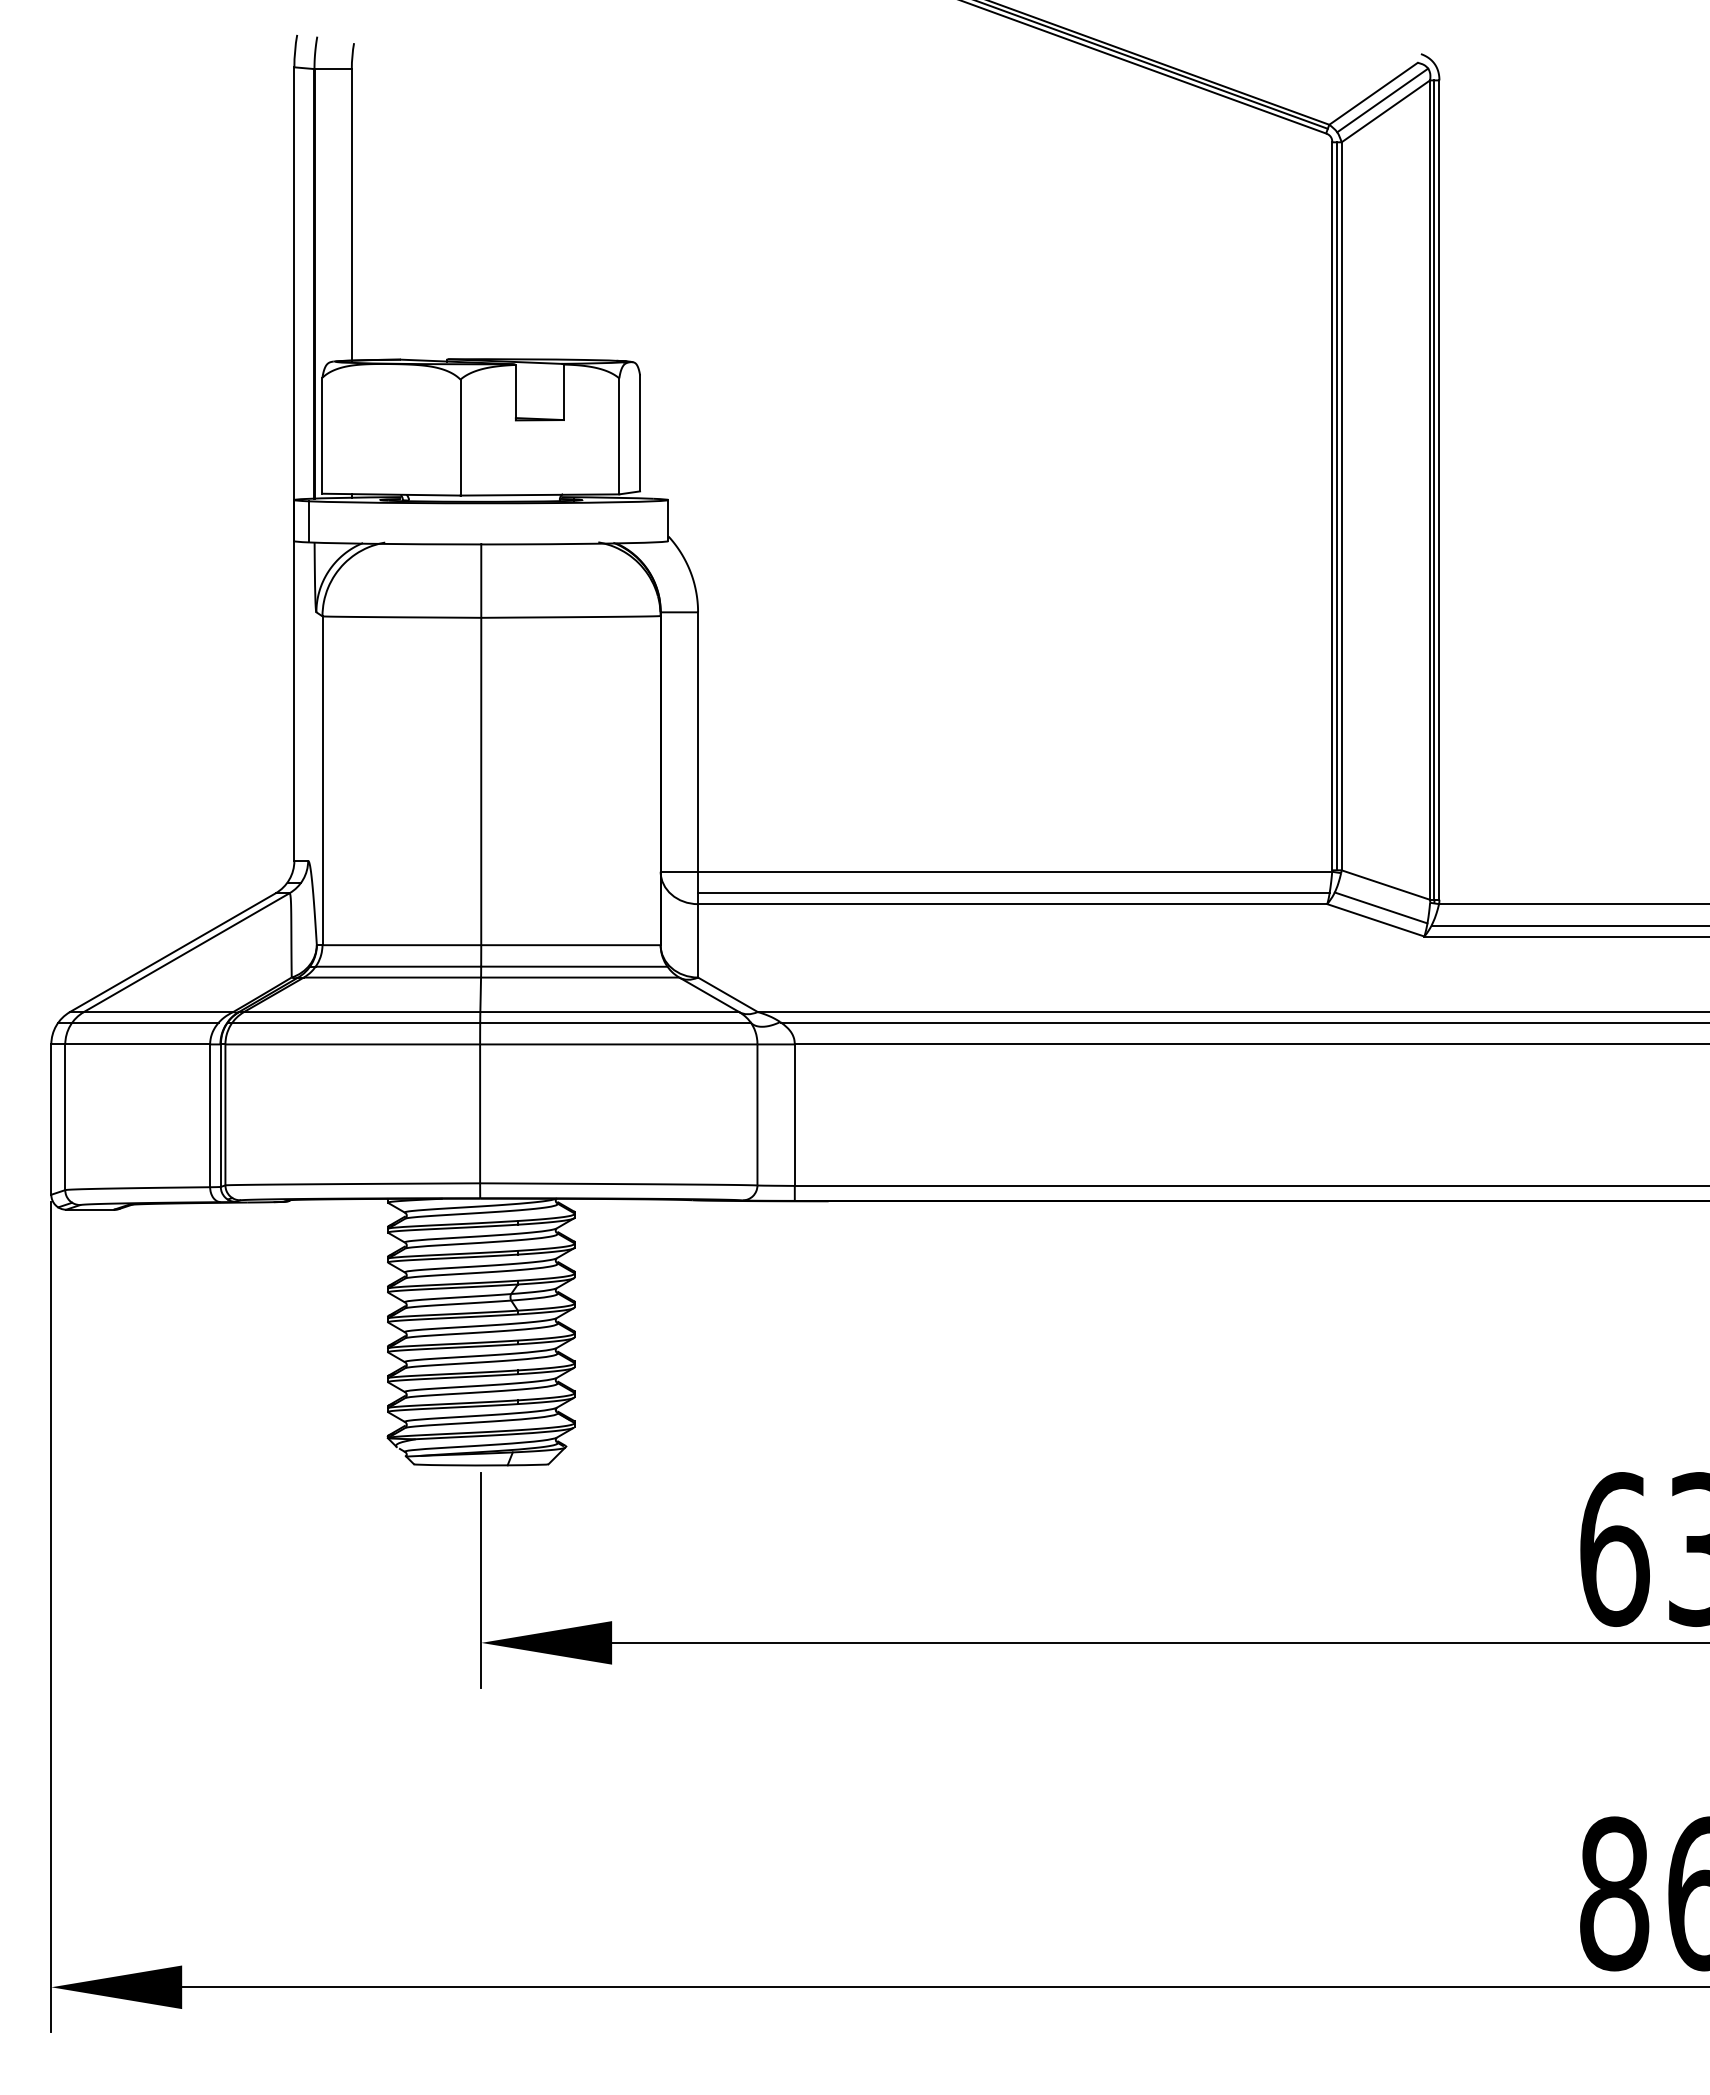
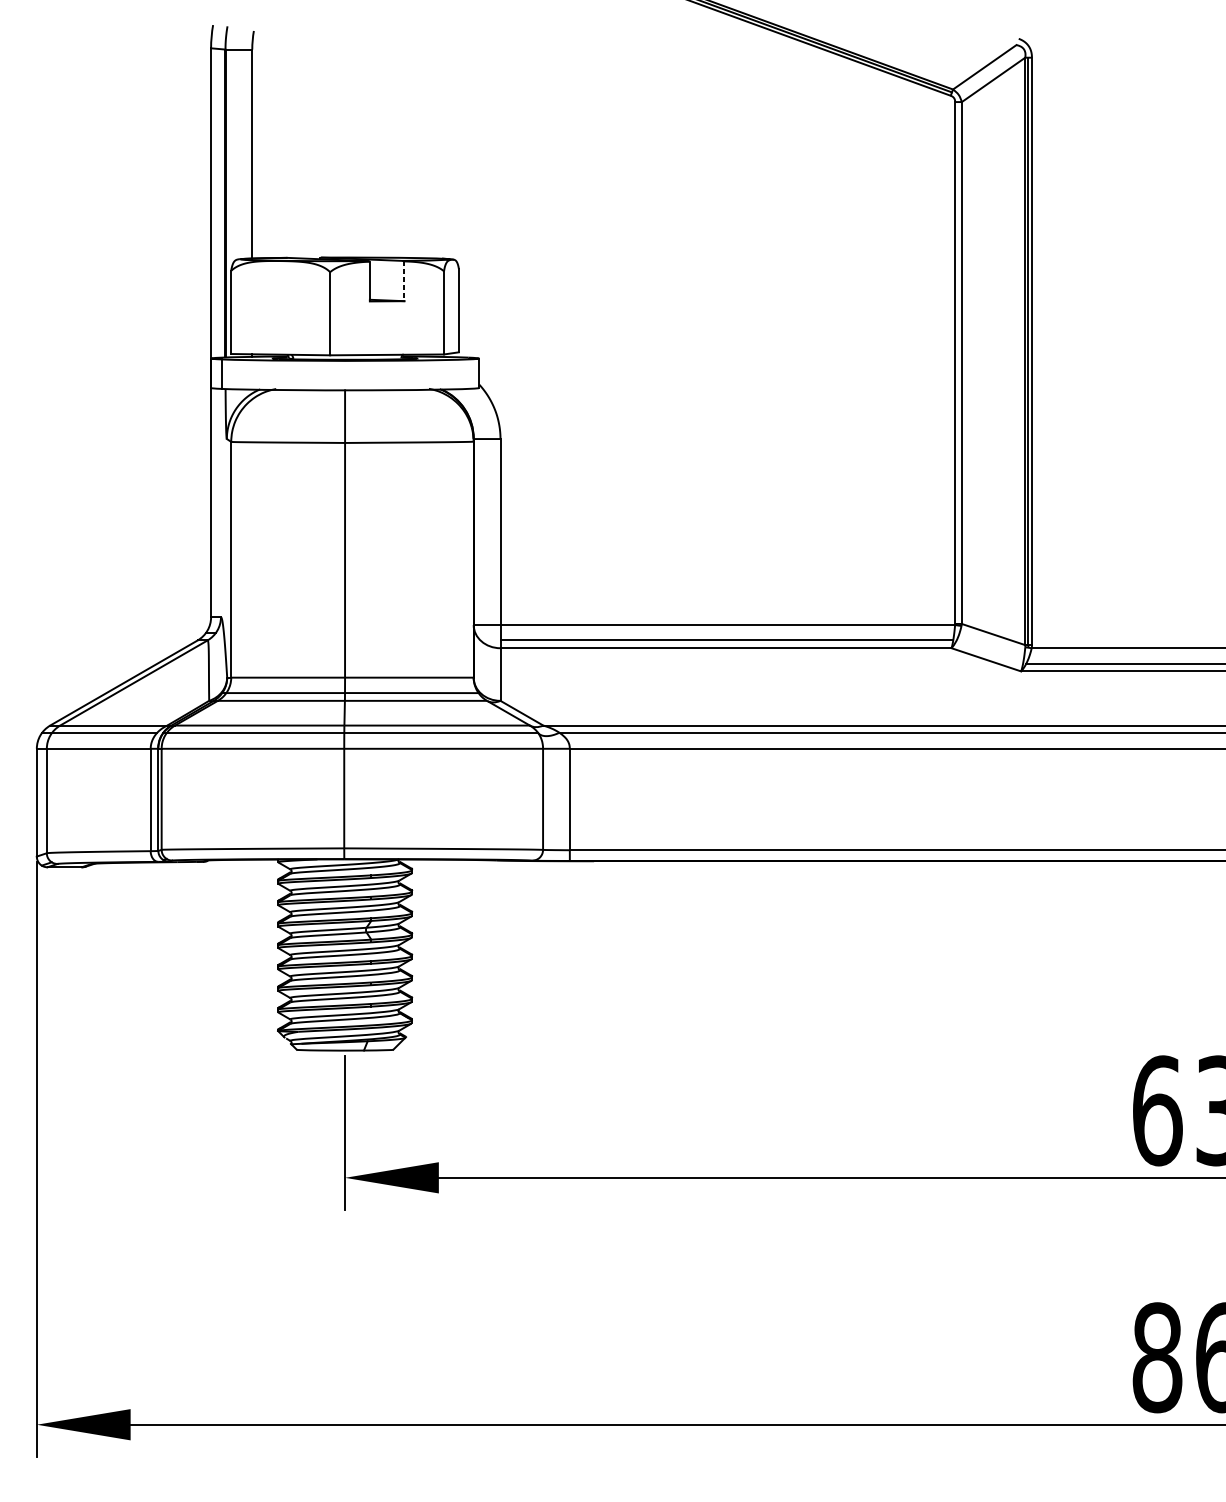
line: (1382, 100) -> (991, 72), removed
line: (564, 392) -> (404, 281), solid -> dashed
line: (1337, 506) -> (958, 363), removed
line: (1380, 907) -> (989, 650), removed

